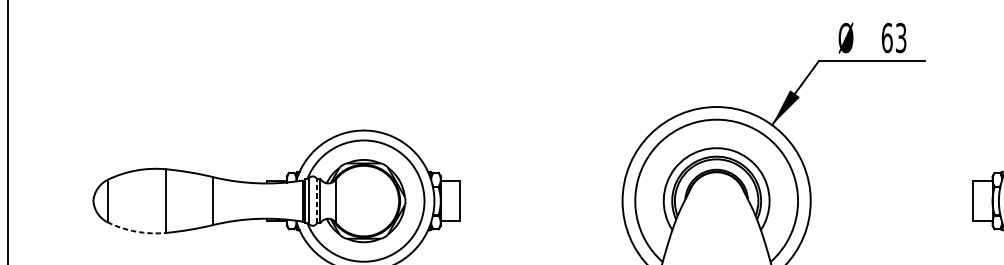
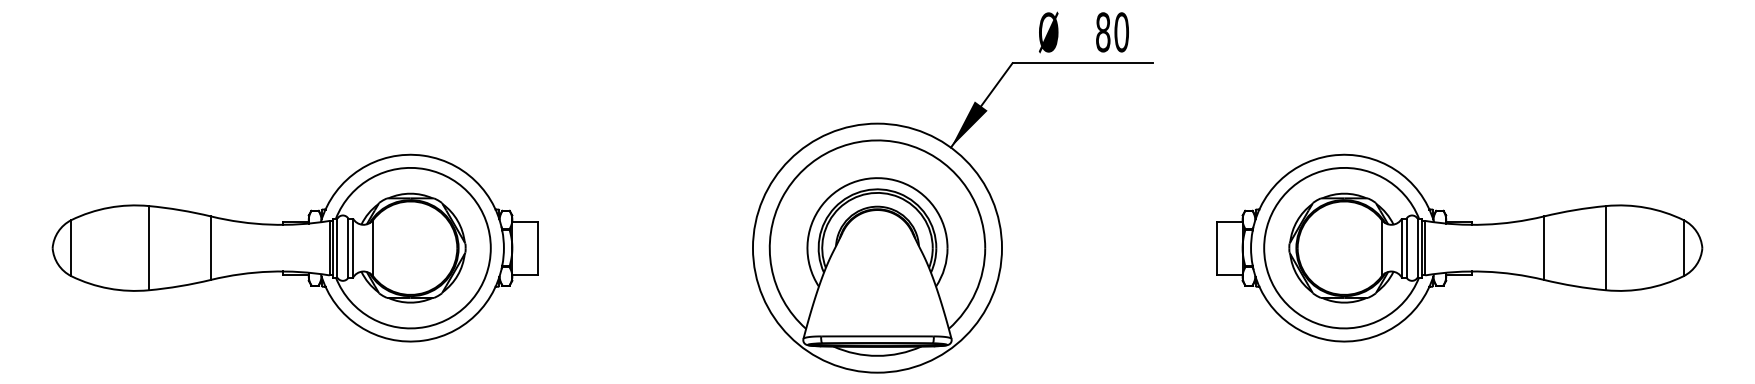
text: (894, 38) -> (1112, 32), 63 -> 80
line: (316, 201) -> (348, 248), dashed -> solid
arc: (136, 231) -> (109, 288), dashed -> solid

